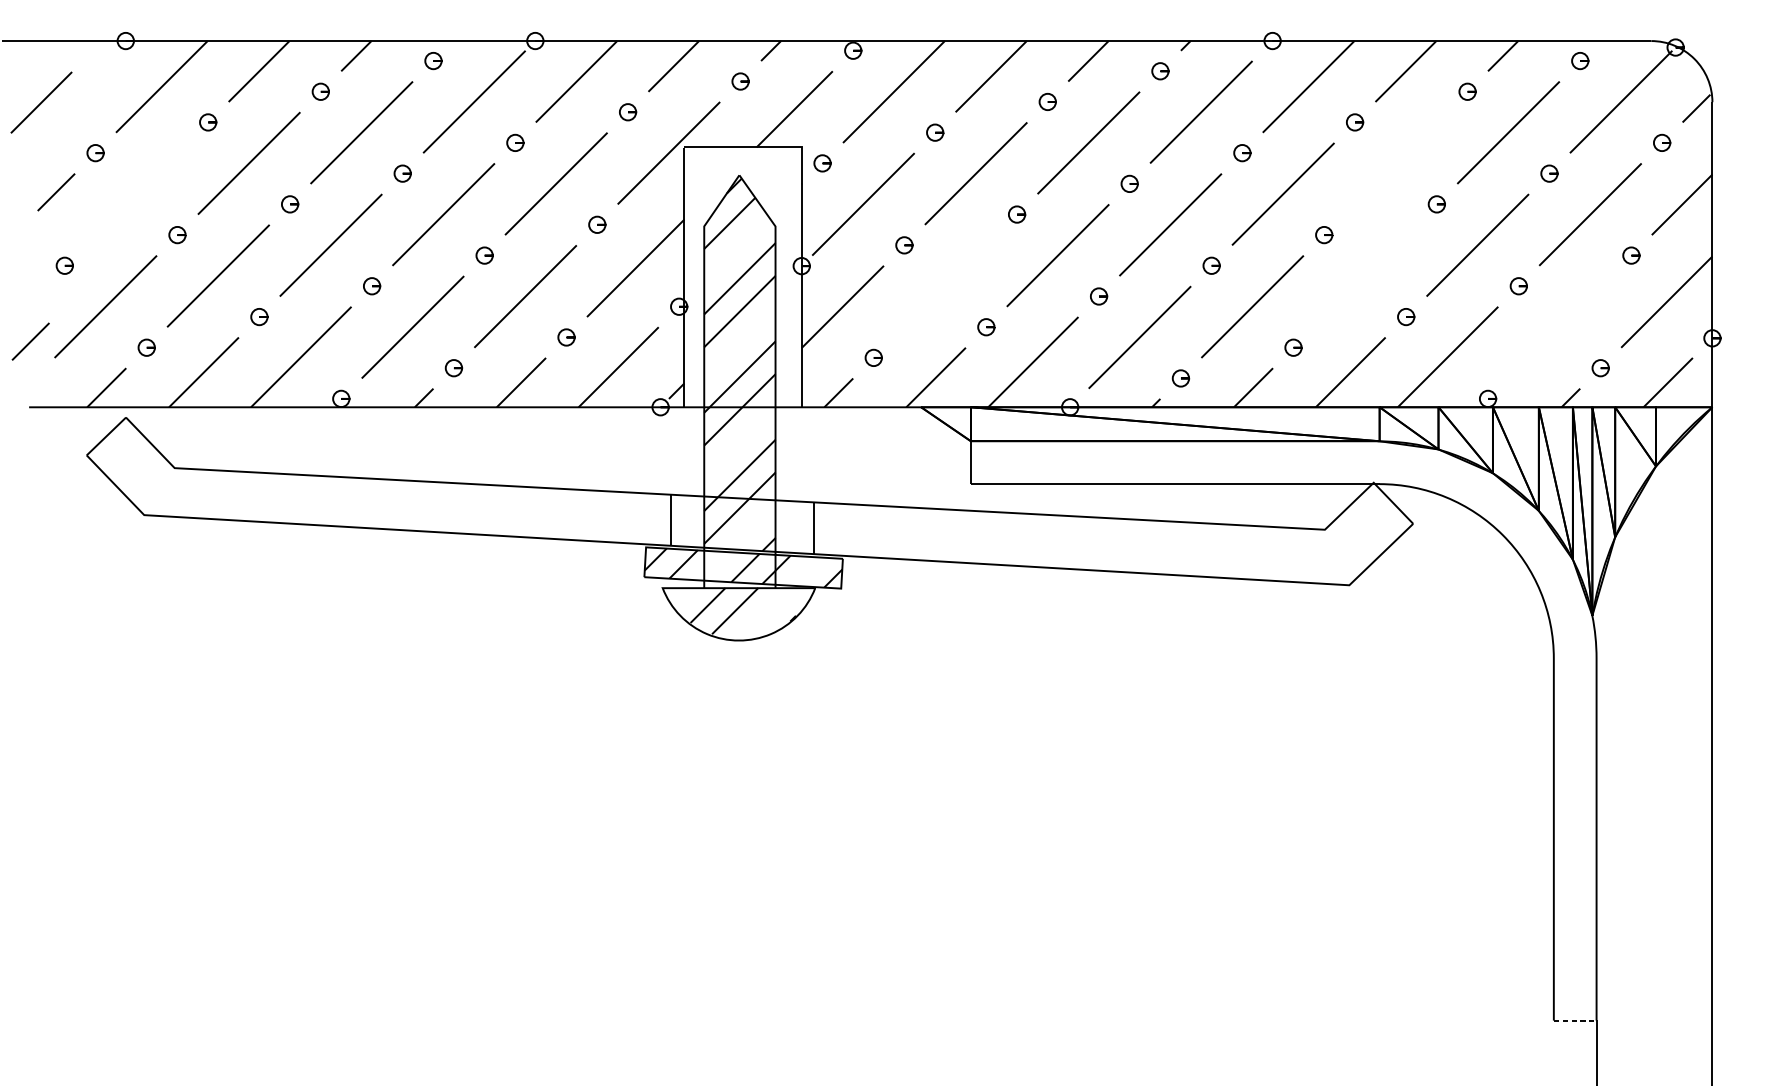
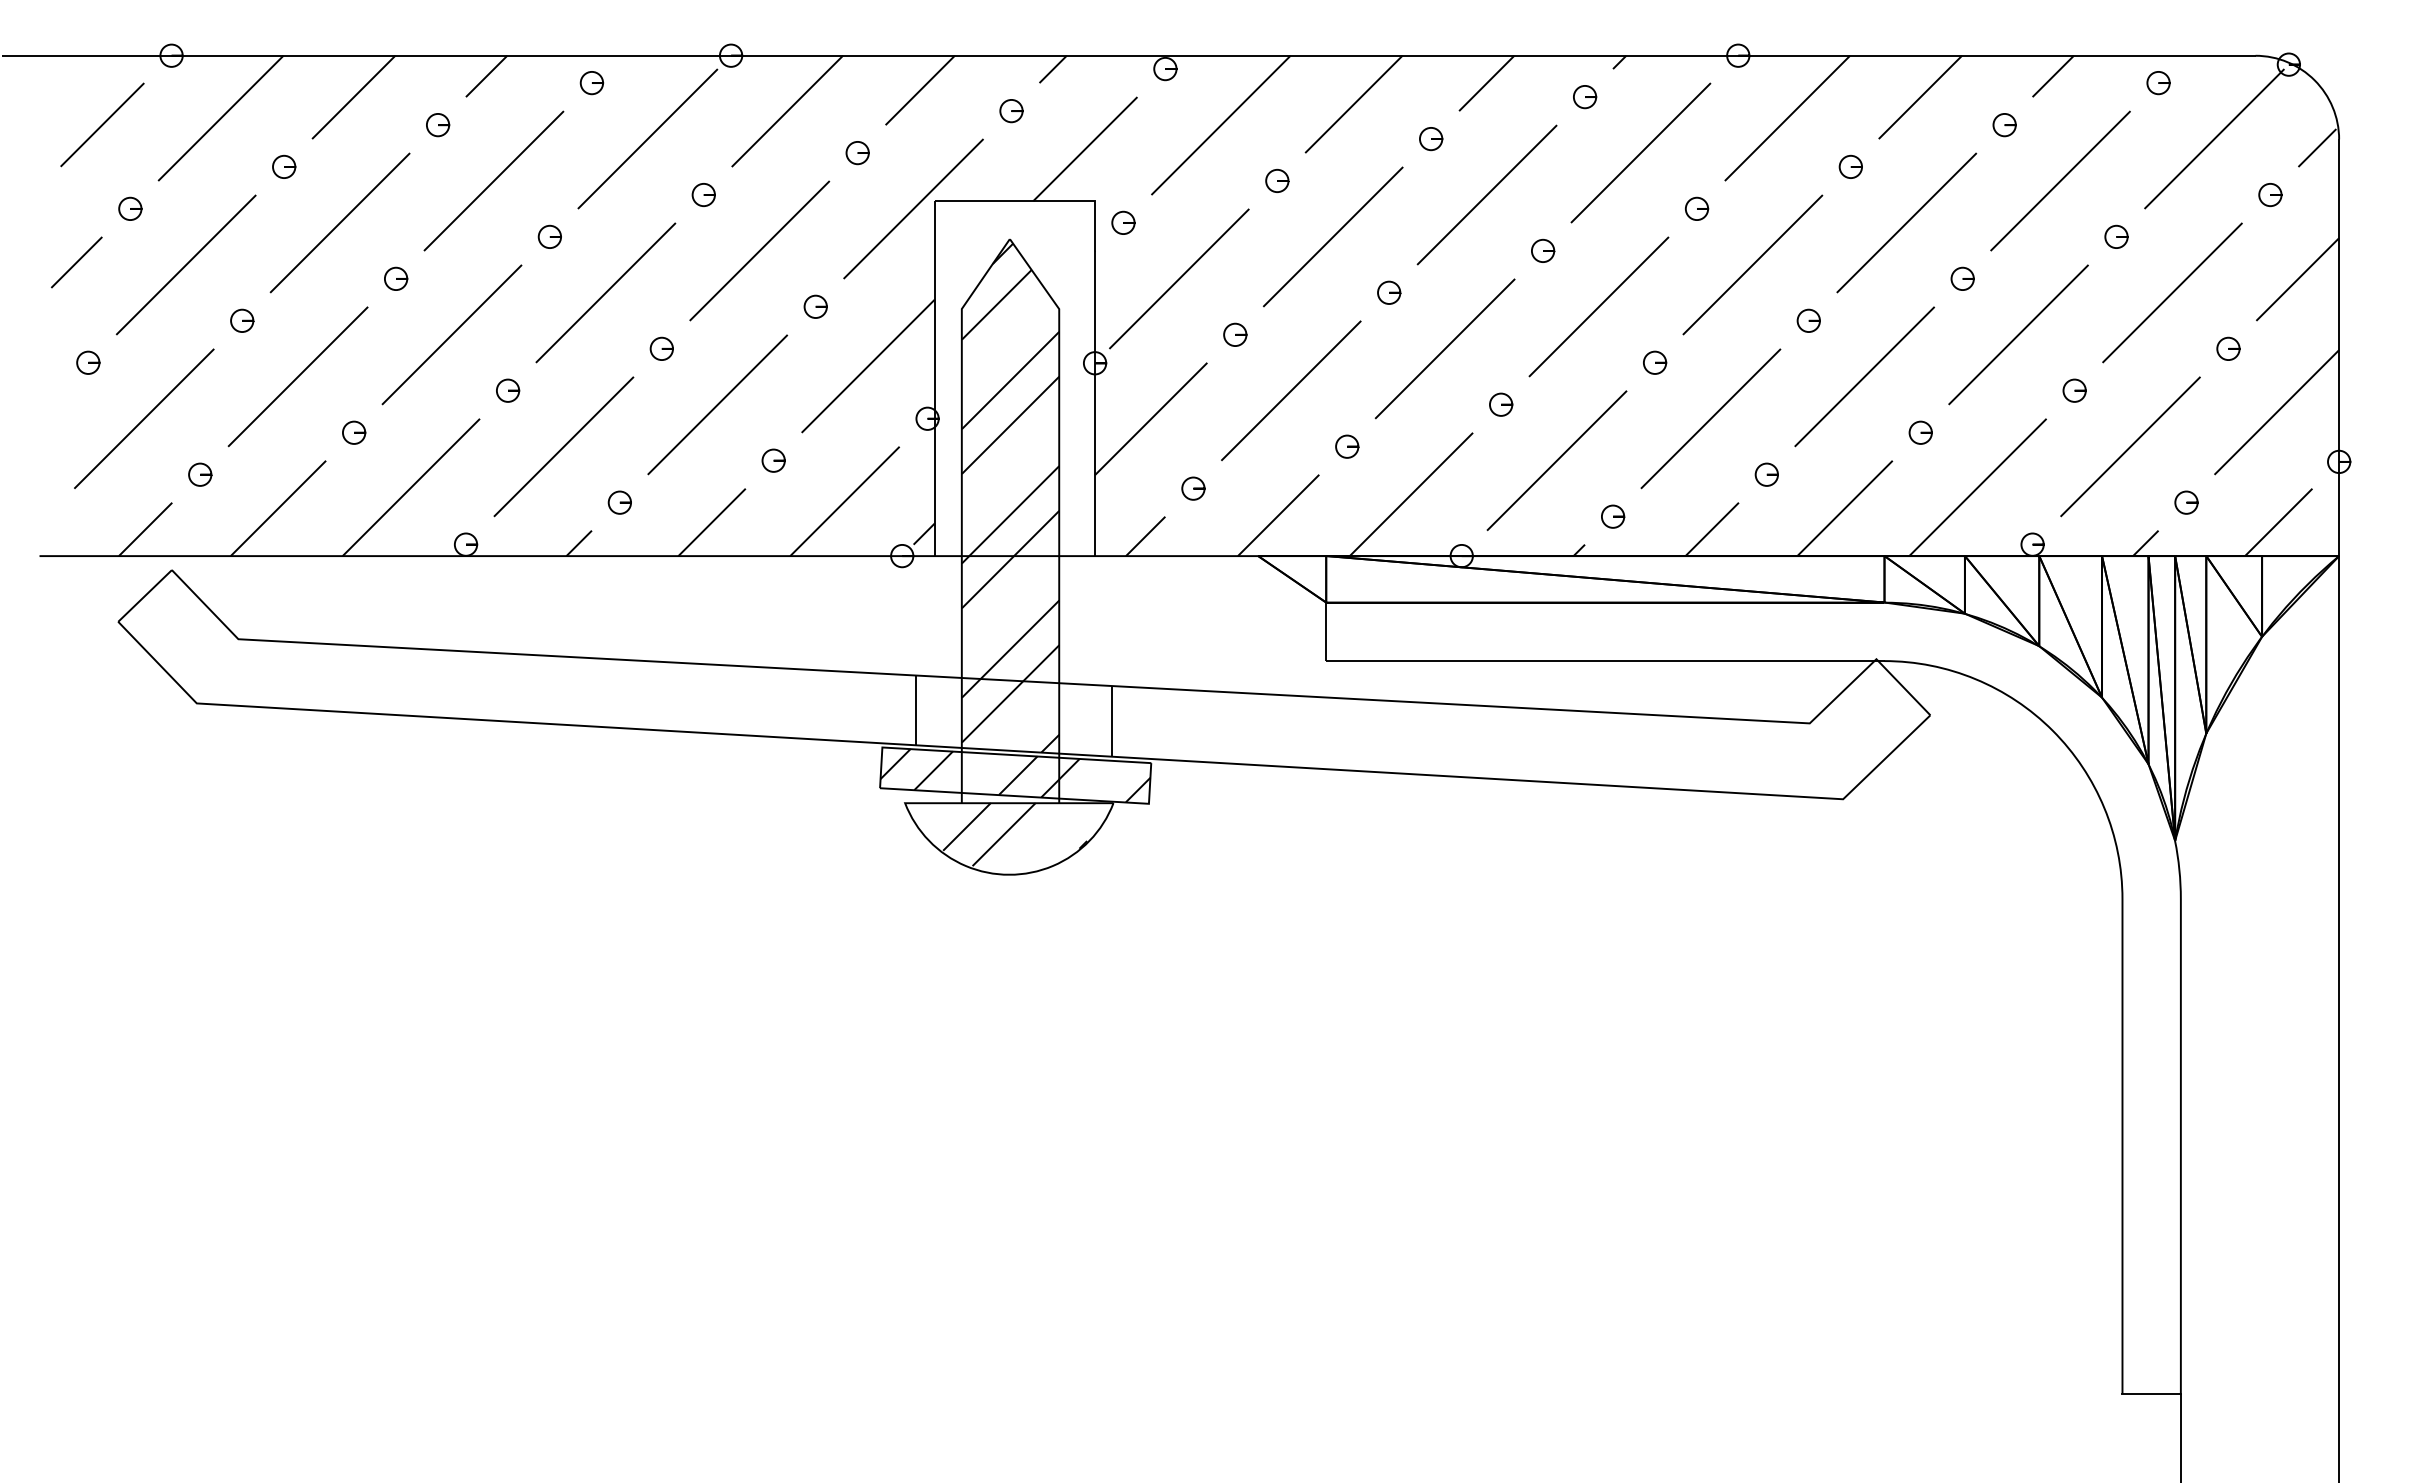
line: (41, 102) -> (102, 124), moved
line: (1395, 163) -> (1906, 222), added
line: (135, 193) -> (185, 264), added
line: (1364, 275) -> (1864, 376), added
line: (945, 286) -> (1291, 390), added
line: (1559, 327) -> (2130, 446), added
line: (30, 341) -> (41, 466), removed
line: (1575, 1020) -> (2152, 1393), dashed -> solid

